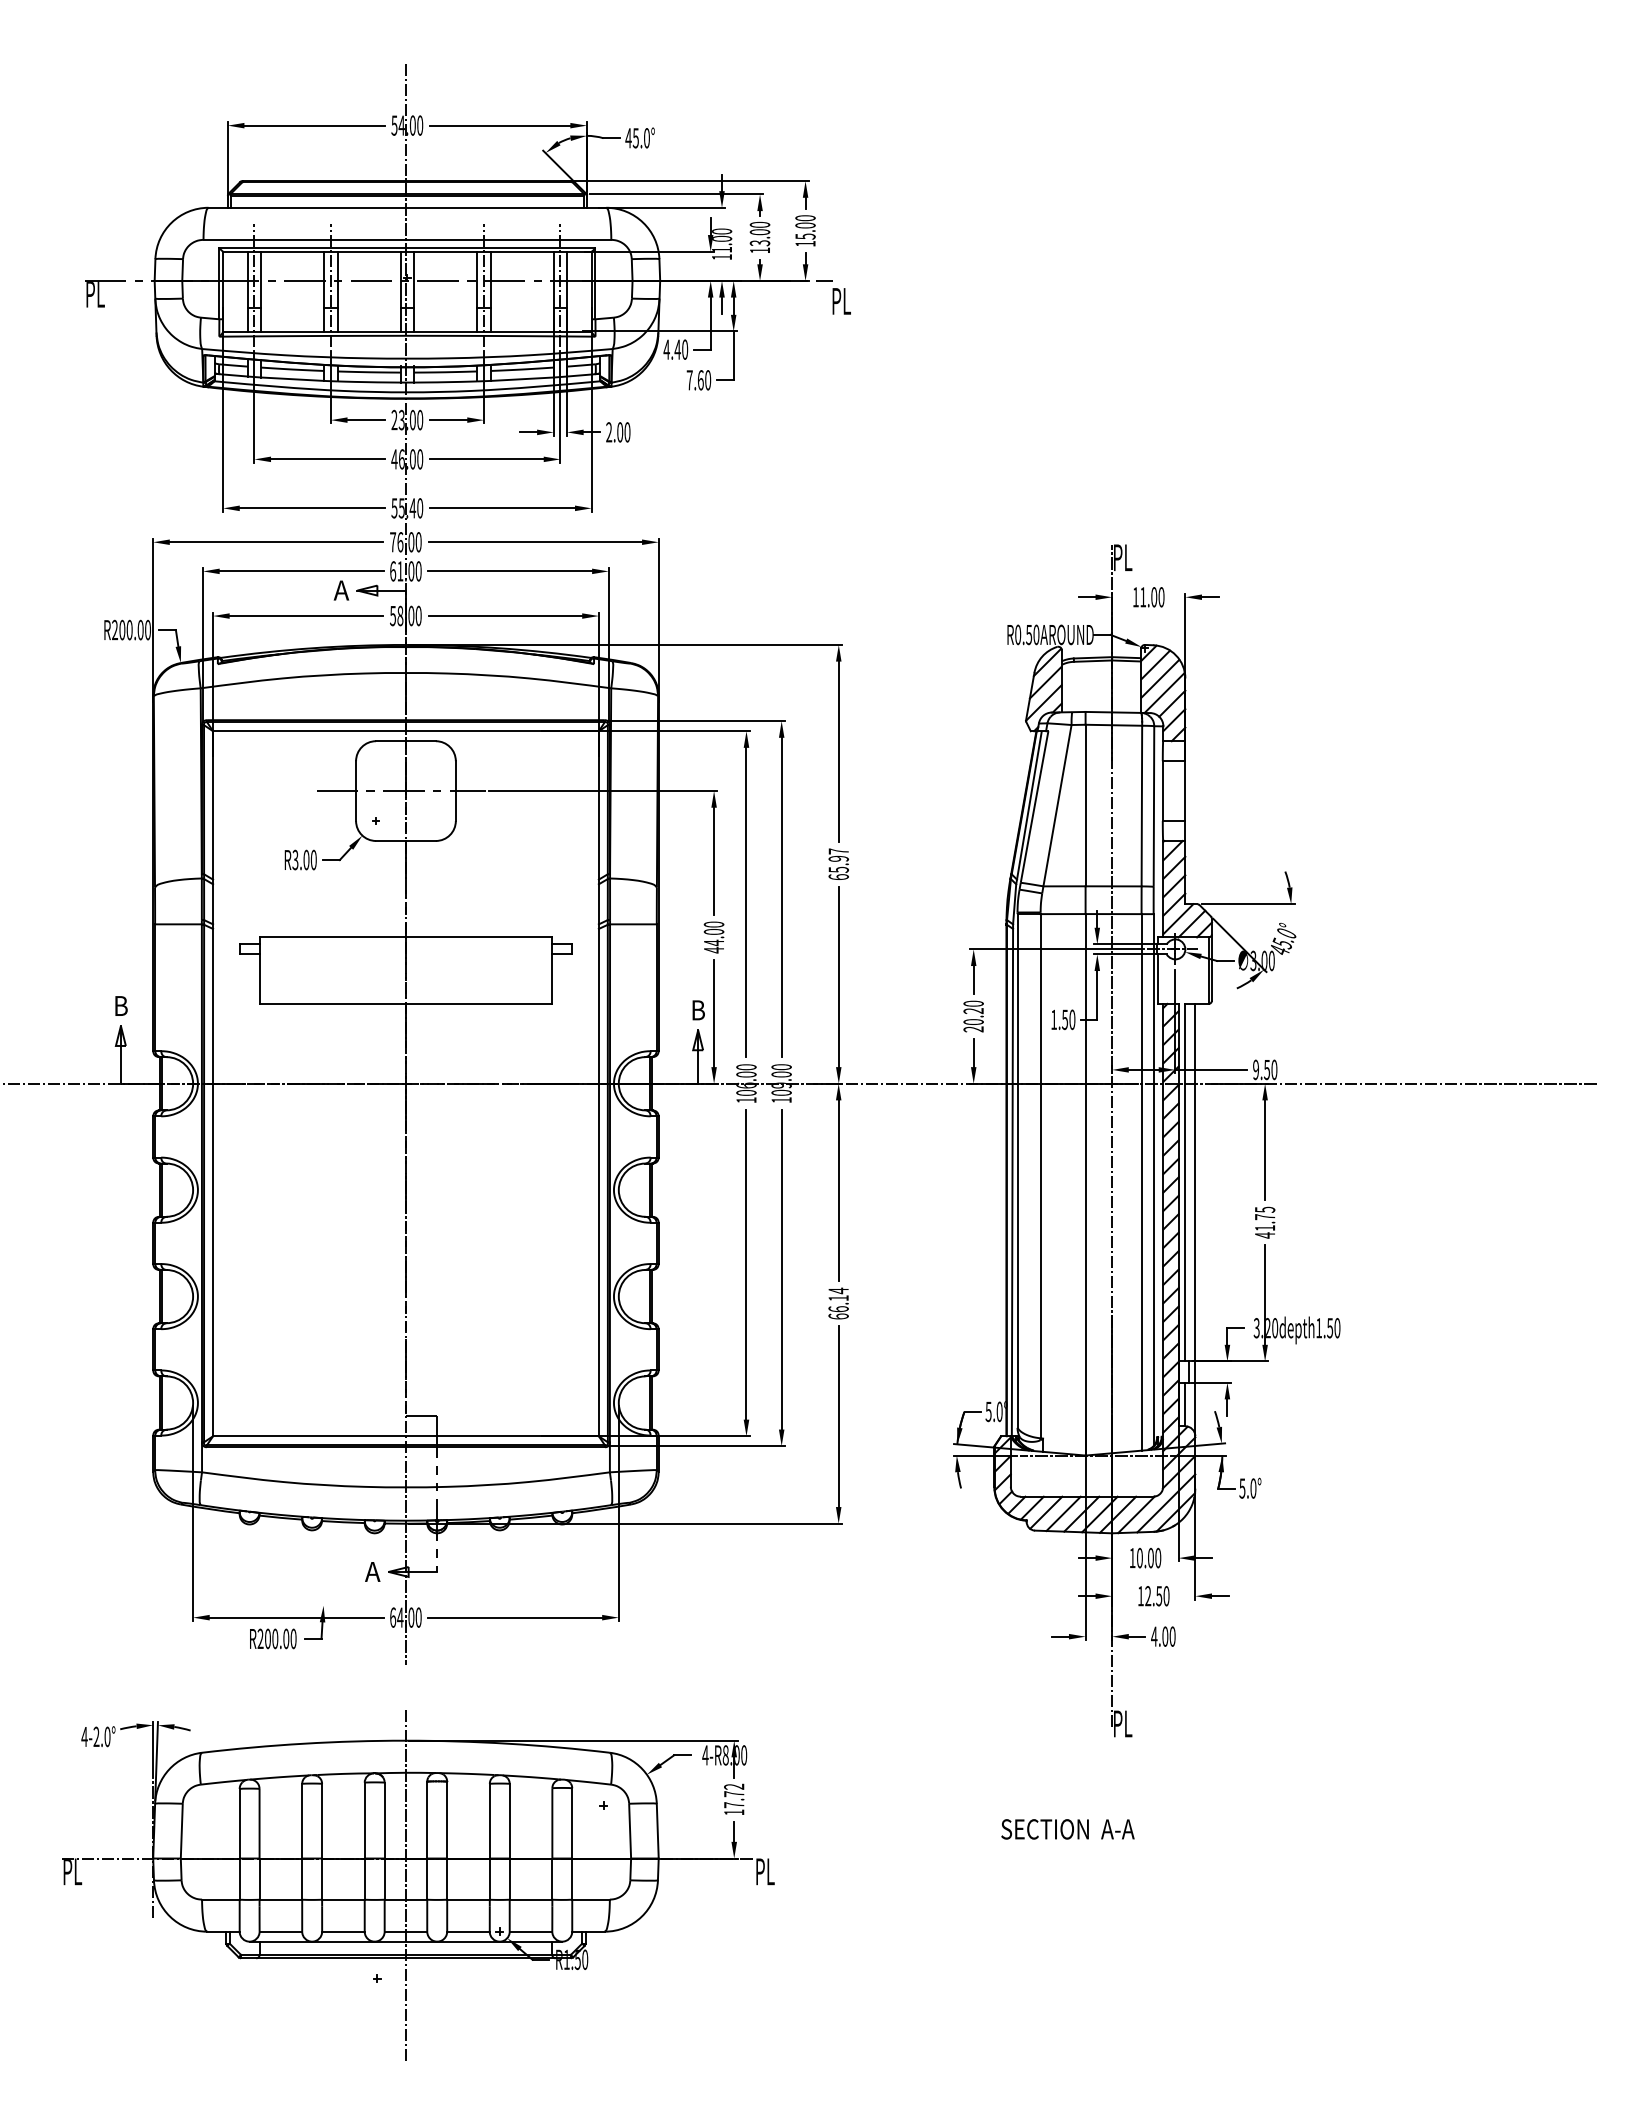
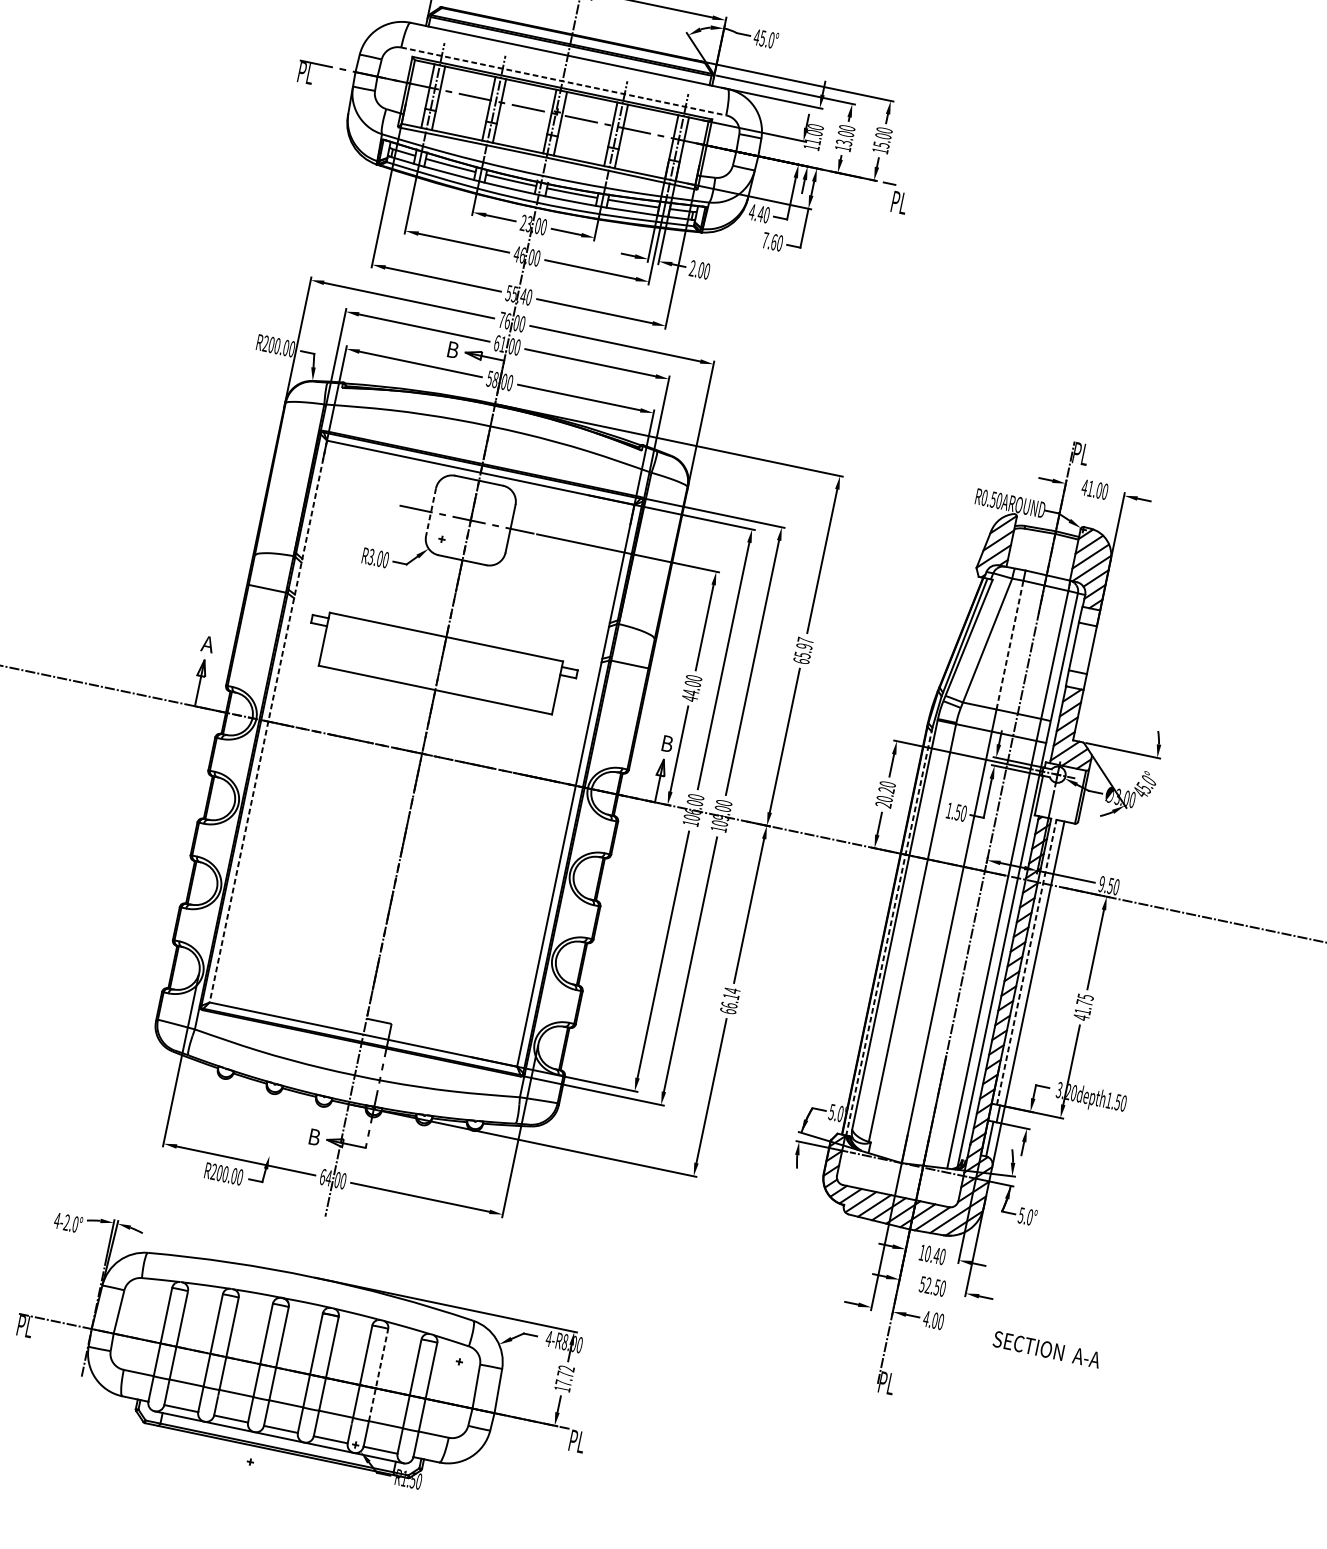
line: (407, 239) -> (563, 81), solid -> dashed
text: (341, 590) -> (452, 349), A -> B
text: (1135, 597) -> (1084, 487), 11.00 -> 41.00
line: (356, 791) -> (431, 512), solid -> dashed
line: (1085, 805) -> (1009, 645), solid -> dashed
text: (120, 1005) -> (207, 643), B -> A
line: (213, 1083) -> (268, 721), solid -> dashed
line: (1012, 1180) -> (889, 931), solid -> dashed
line: (1185, 1182) -> (1026, 962), solid -> dashed
text: (1150, 1557) -> (936, 1255), 10.00 -> 10.40
text: (372, 1571) -> (314, 1136), A -> B
text: (1140, 1596) -> (922, 1284), 12.50 -> 52.50
text: (1067, 1829) -> (1046, 1349), moved
line: (509, 1841) -> (378, 1374), solid -> dashed
line: (405, 1885) -> (288, 1392), removed

